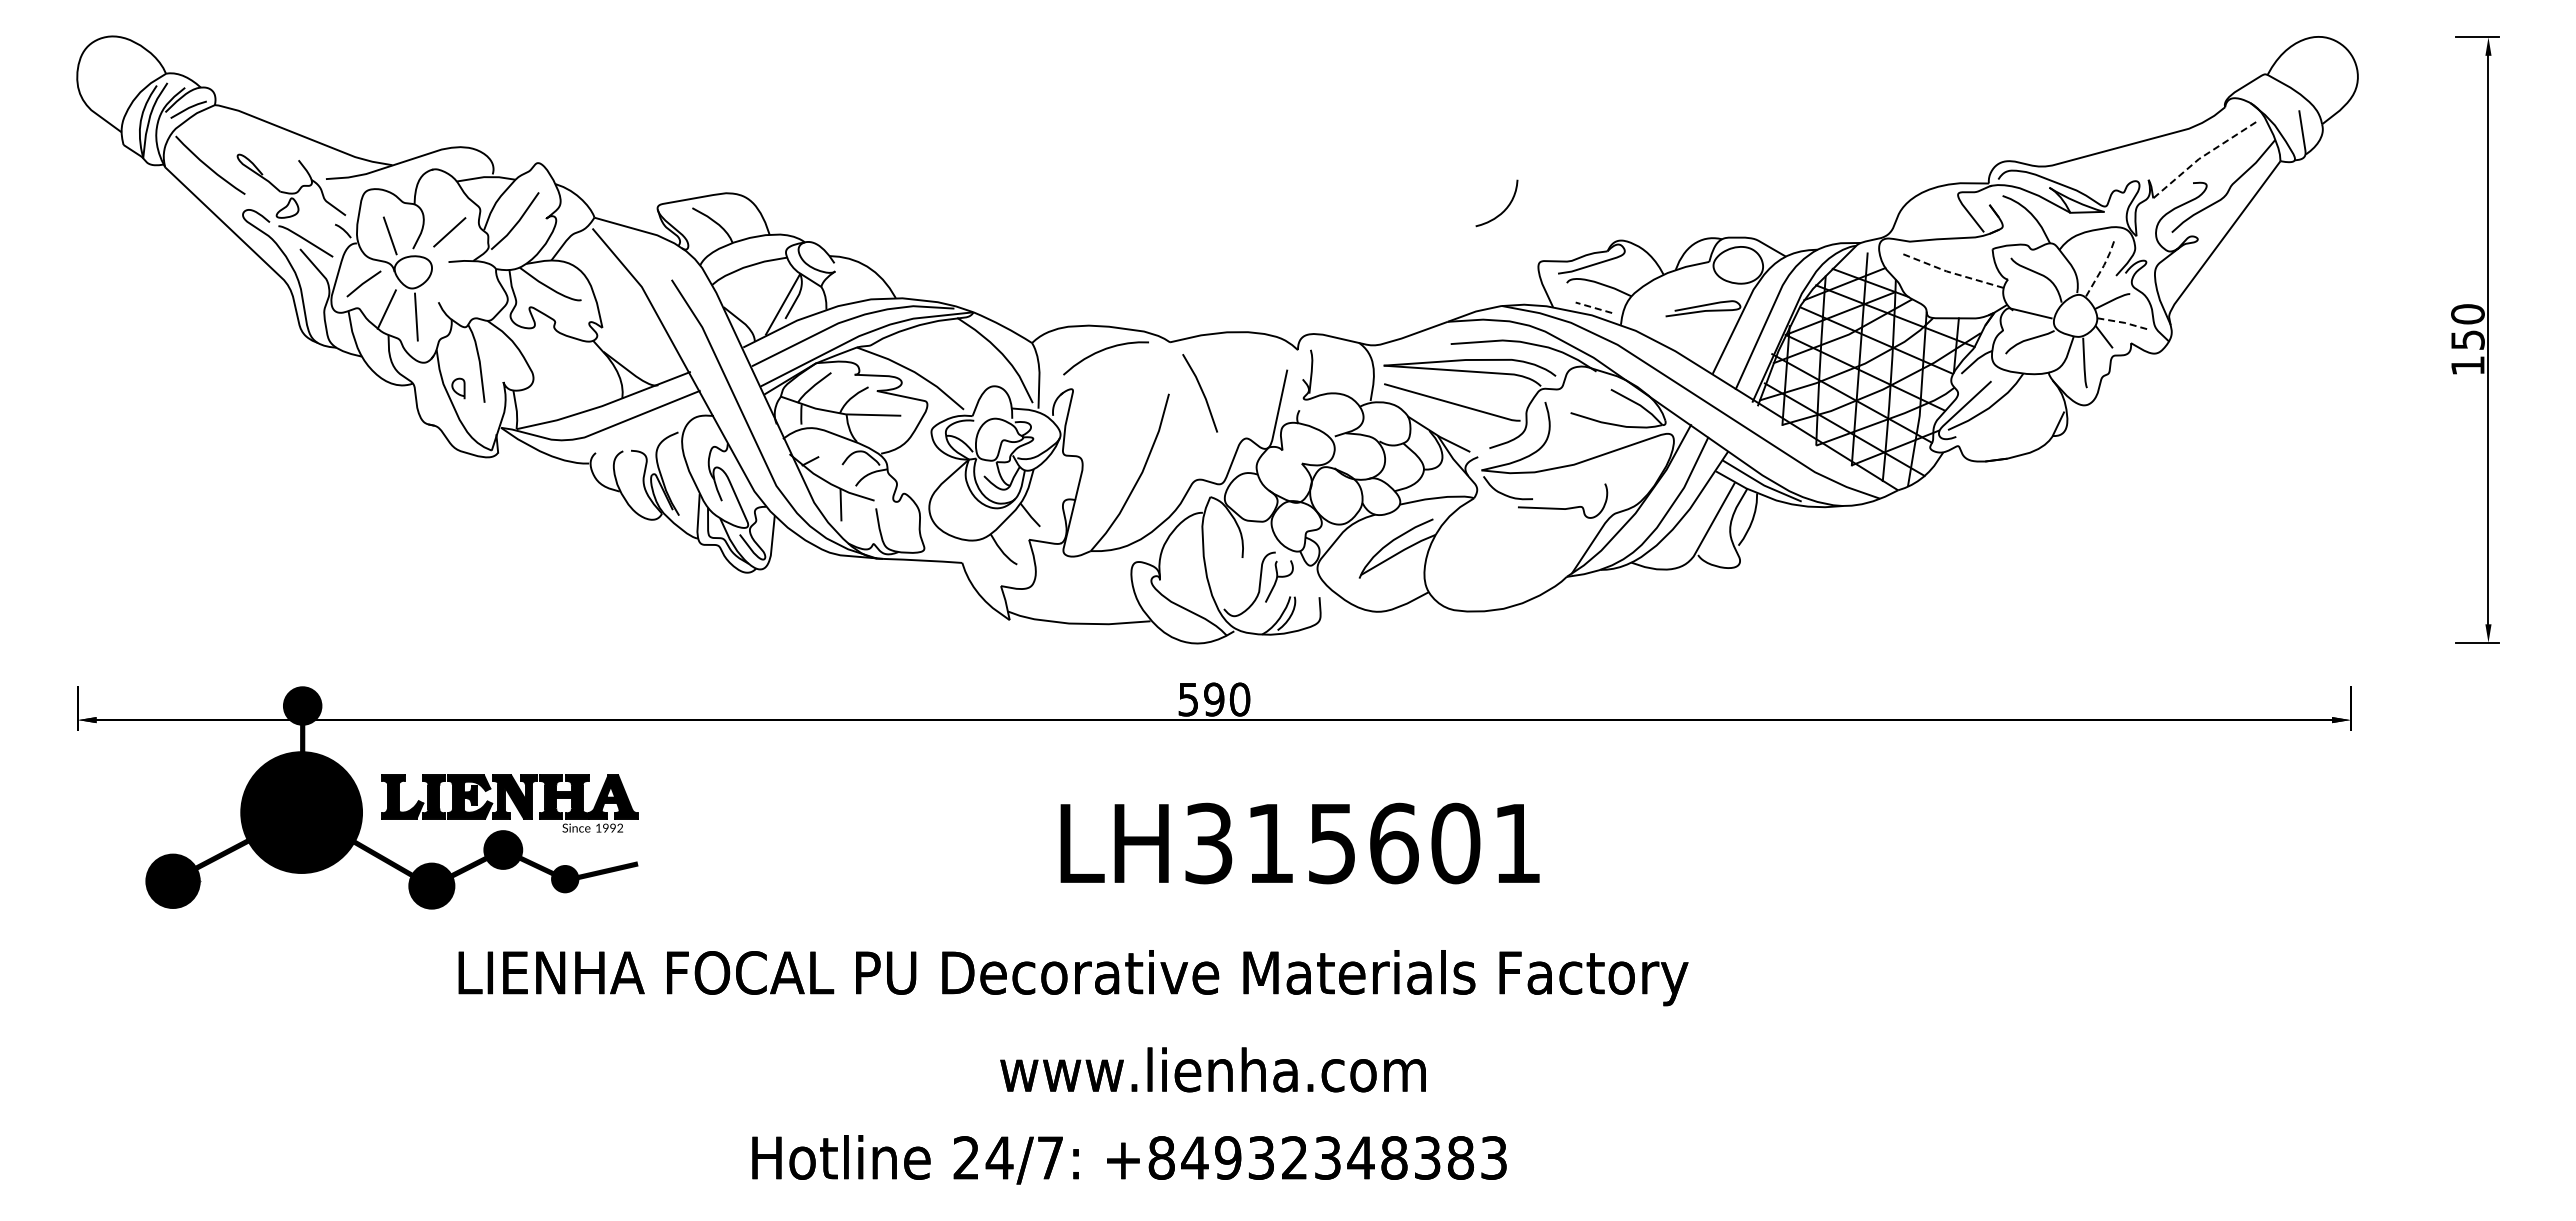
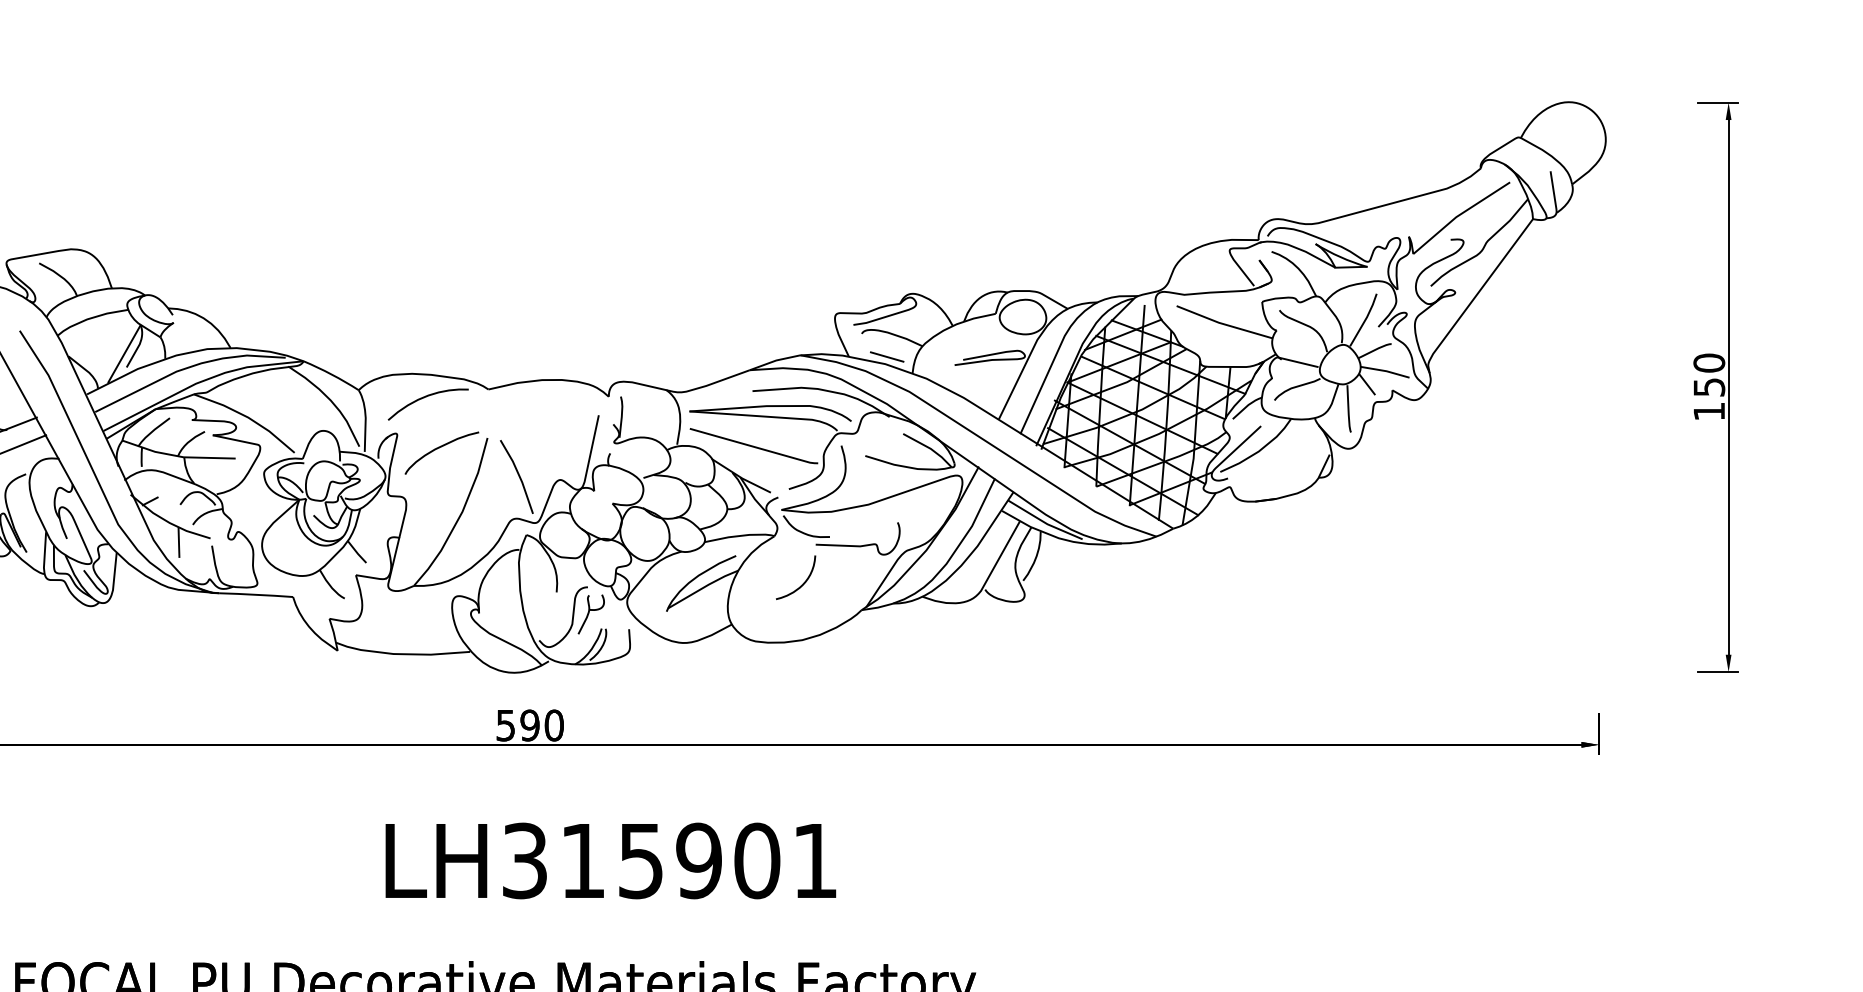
line: (2201, 157) -> (1458, 215), dashed -> solid
curve: (1503, 210) -> (802, 584), moved
line: (2102, 267) -> (1365, 319), dashed -> solid
line: (1951, 272) -> (1223, 323), dashed -> solid
line: (1593, 307) -> (886, 356), dashed -> solid
line: (2124, 322) -> (1386, 370), dashed -> solid
line: (1201, 391) -> (518, 475), moved
curve: (1119, 404) -> (440, 447), added
text: (1393, 843) -> (698, 860), LH315601 -> LH315901

